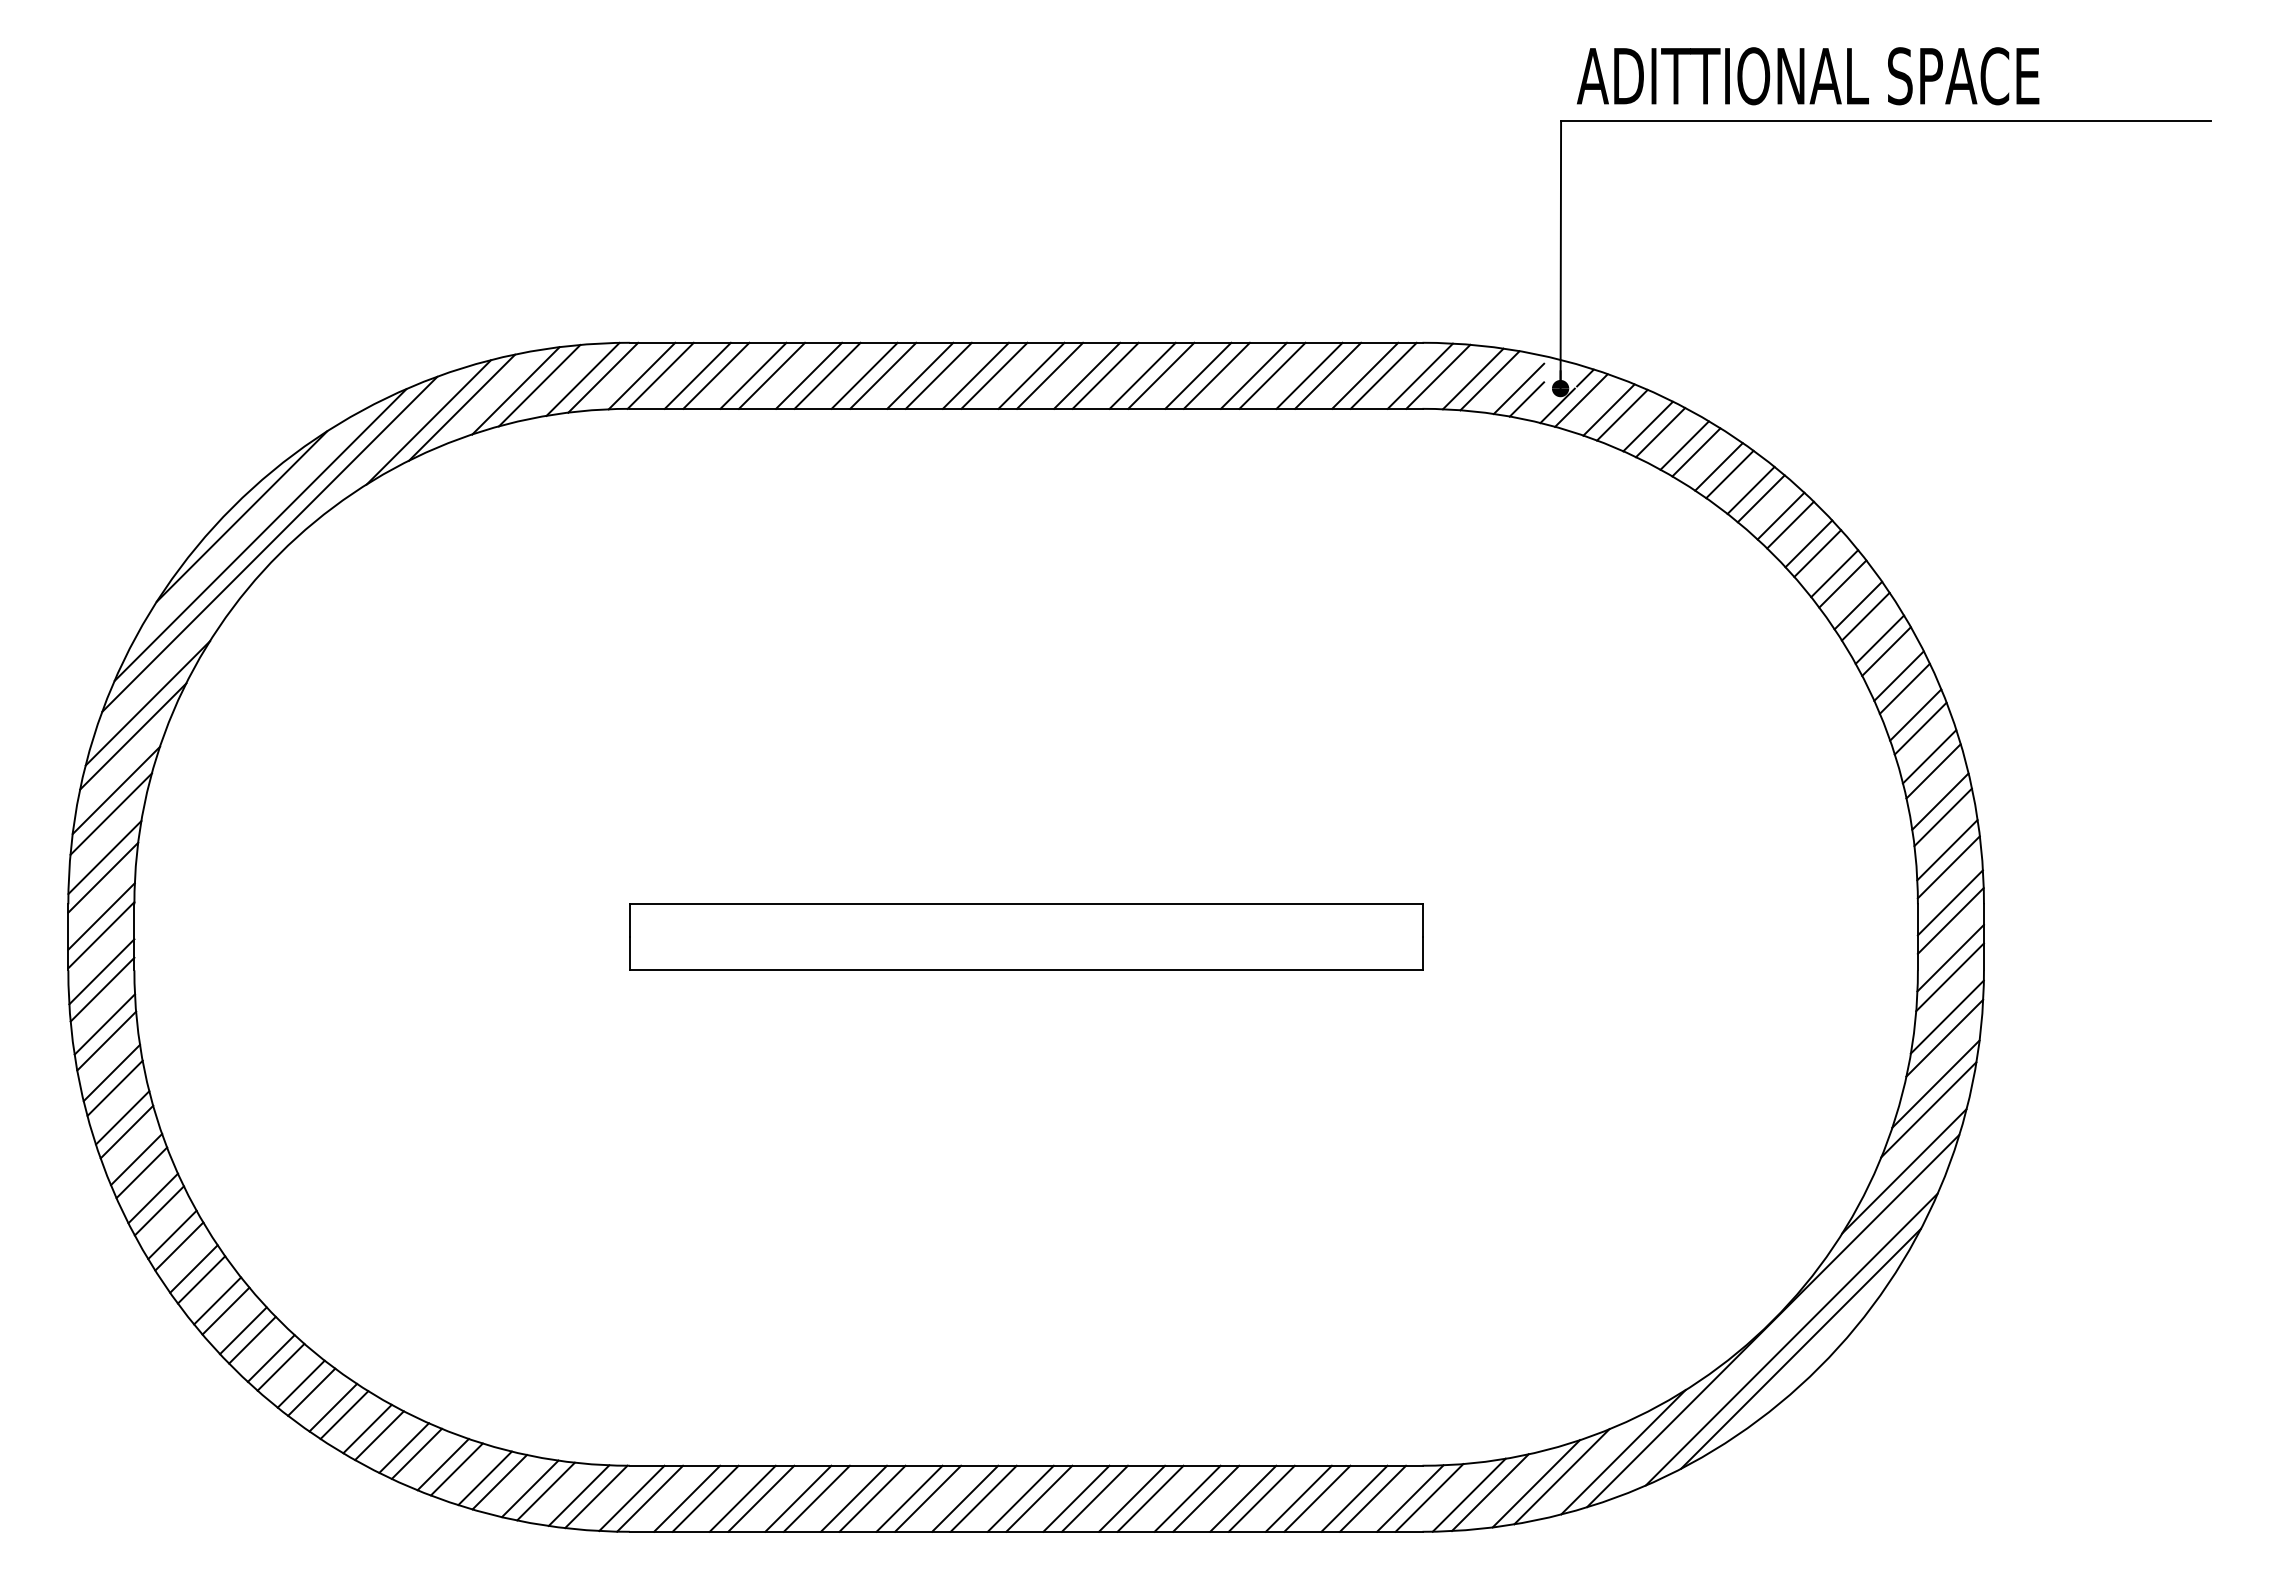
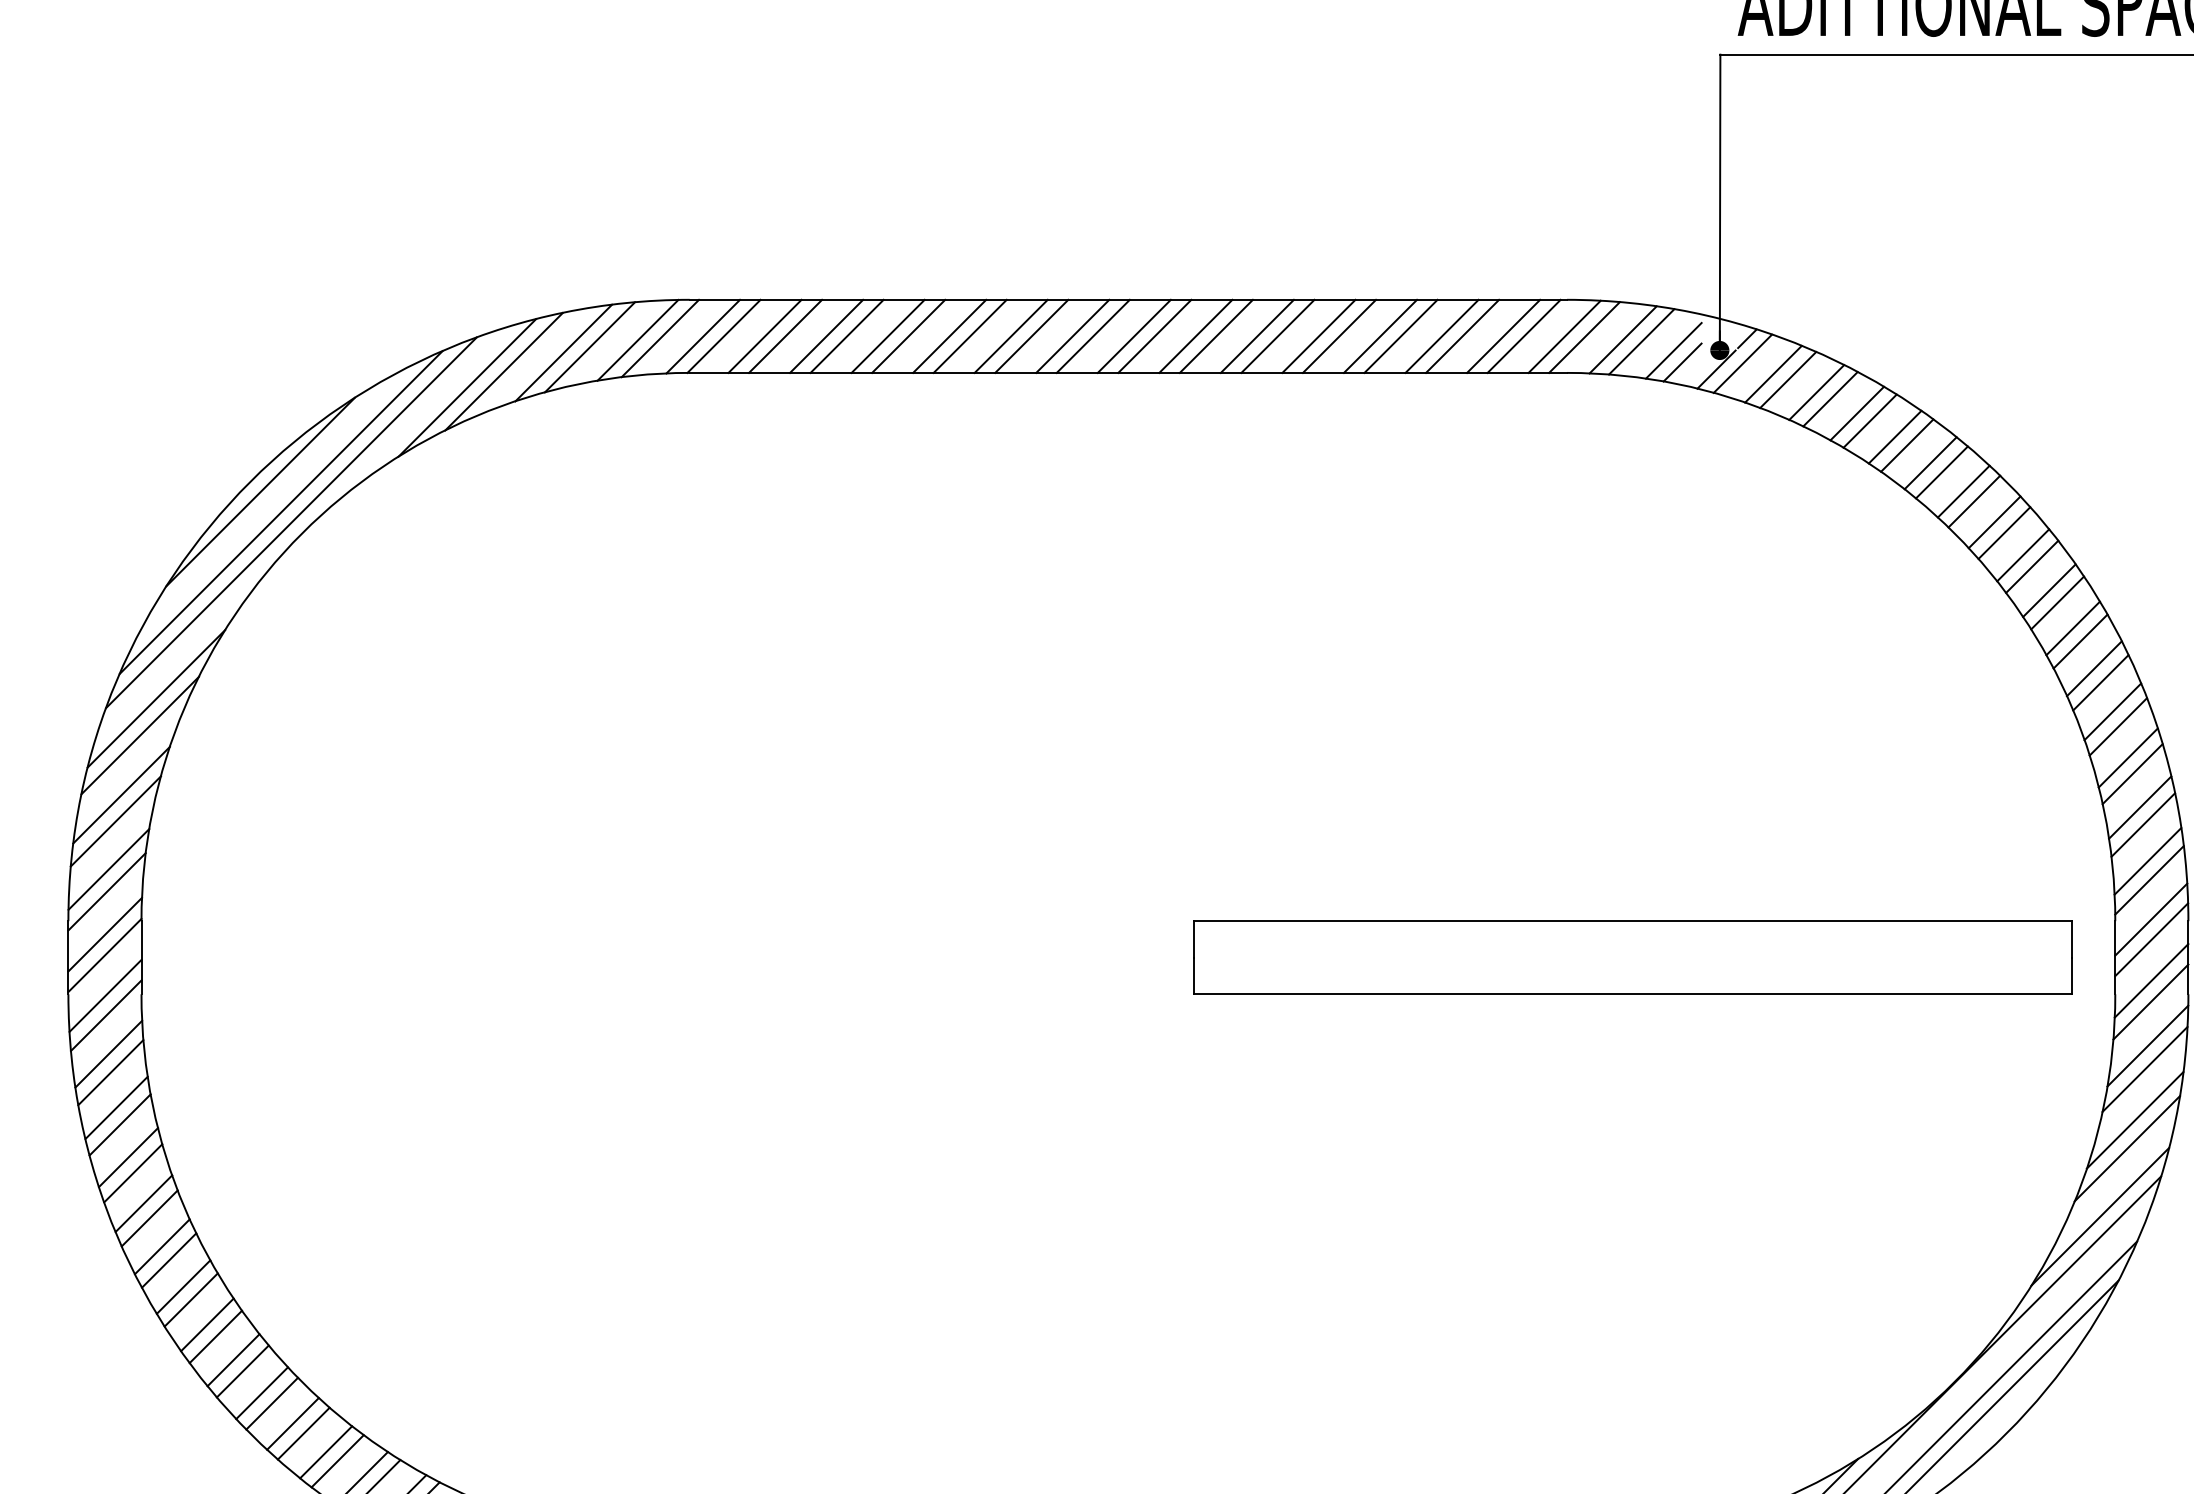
part: (1026, 936) -> (1633, 956), moved

